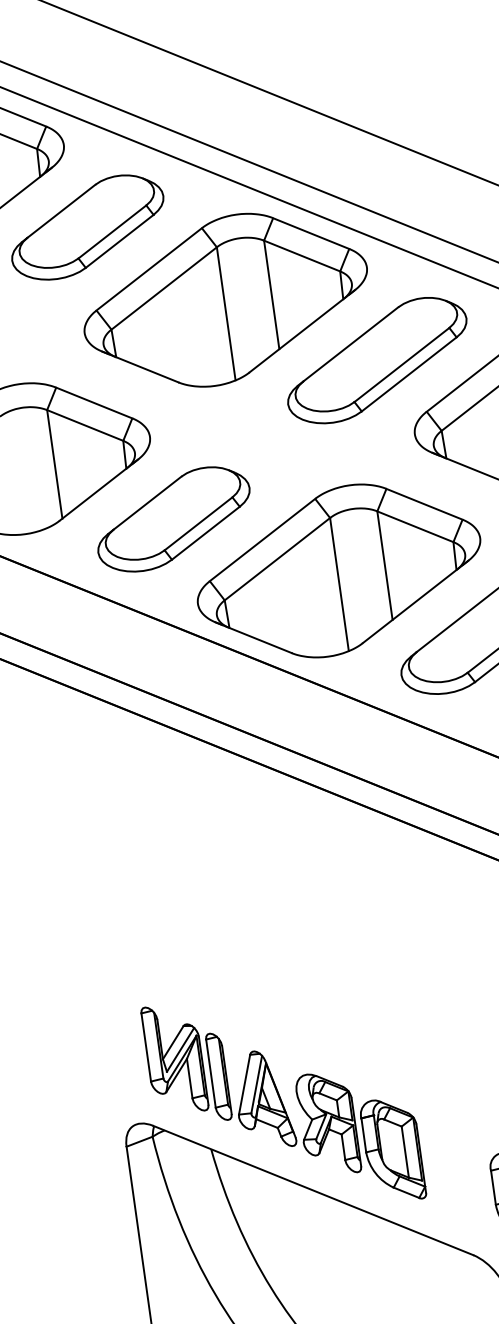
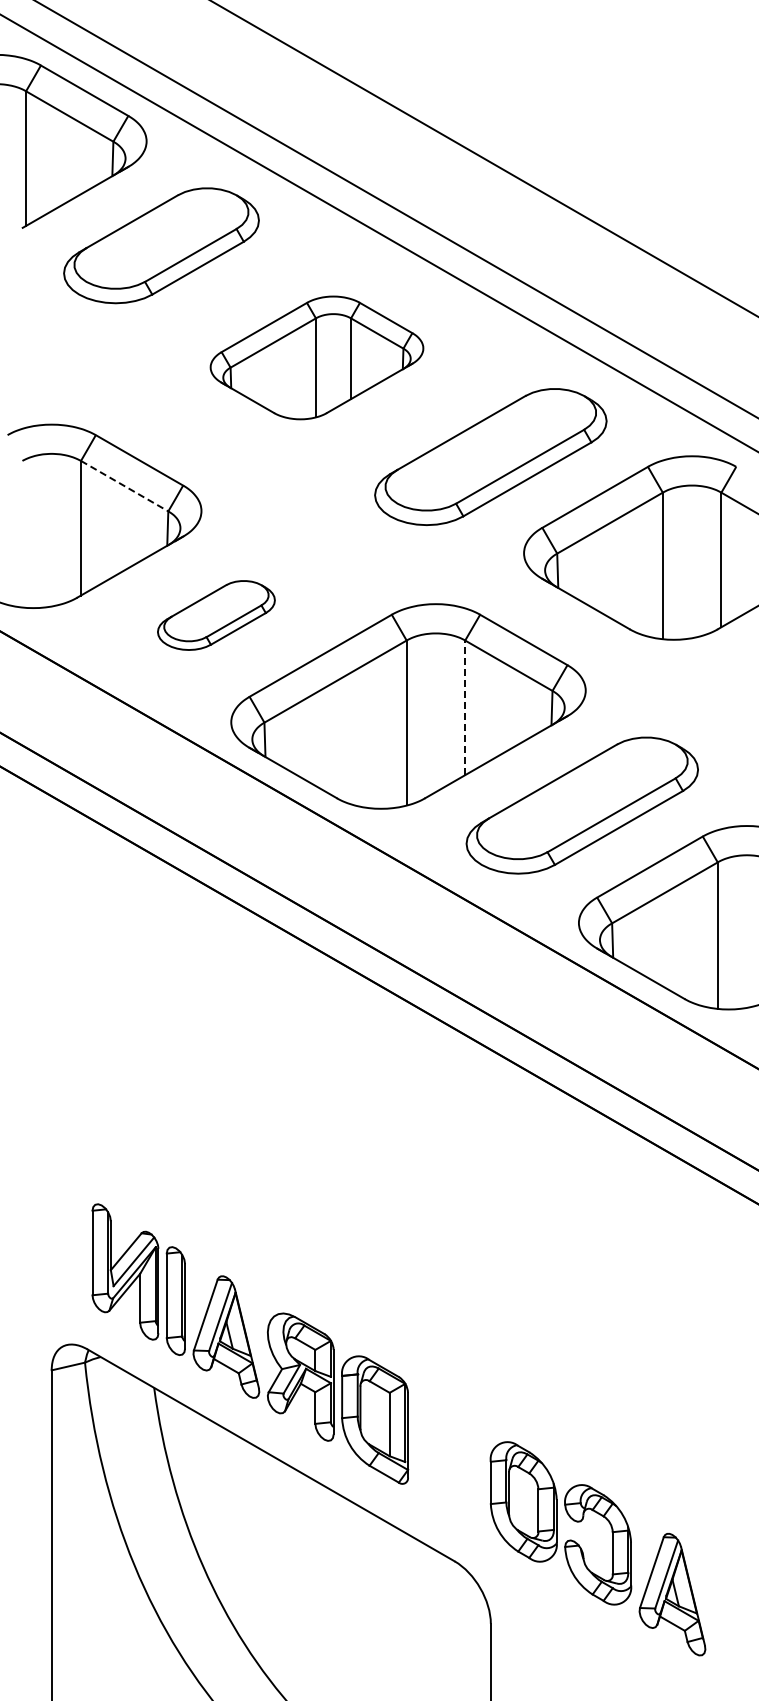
part: (225, 299) -> (316, 357), size x0.6
line: (85, 425) -> (125, 486), solid -> dashed
part: (173, 519) -> (216, 615), size x0.6
line: (385, 565) -> (465, 707), solid -> dashed

